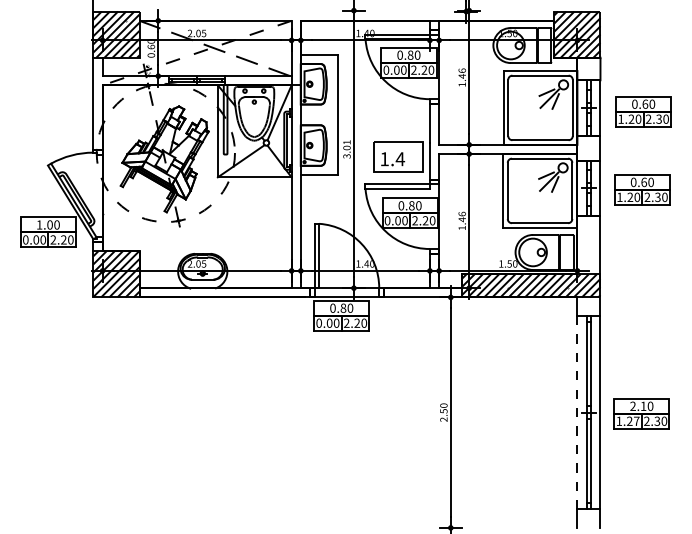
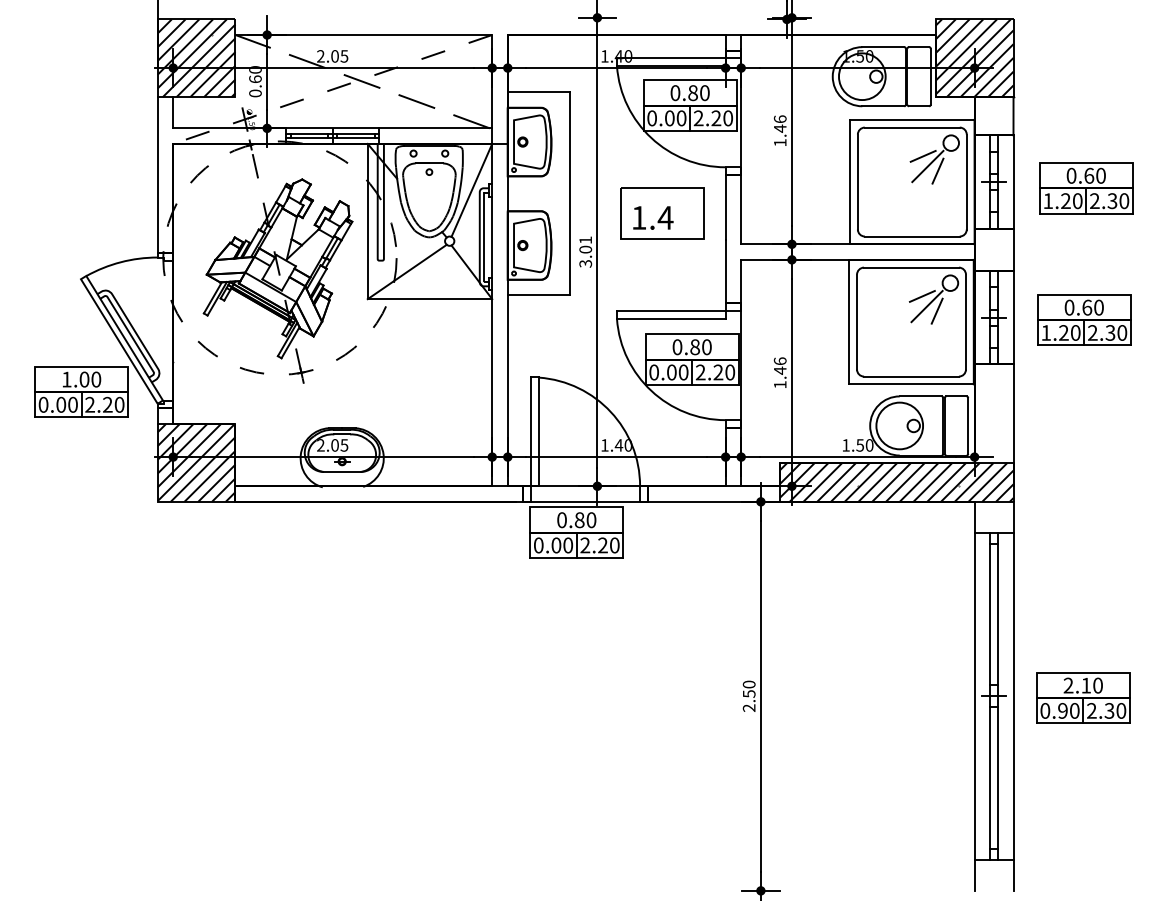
part: (398, 156) -> (662, 213), moved
line: (577, 412) -> (974, 696), dashed -> solid
text: (627, 420) -> (1059, 709), 1.27 -> 0.90

